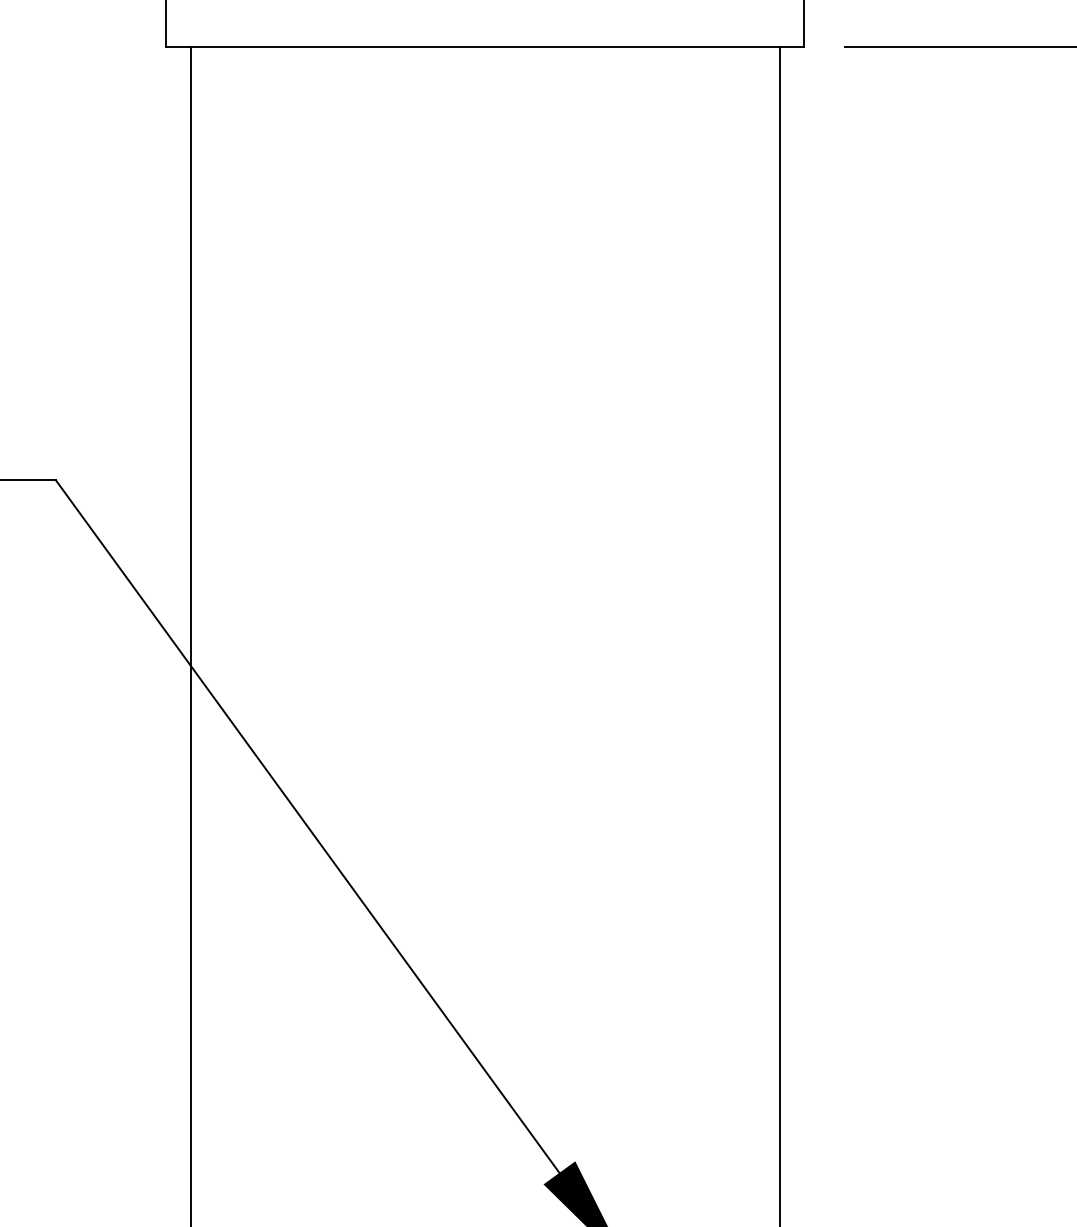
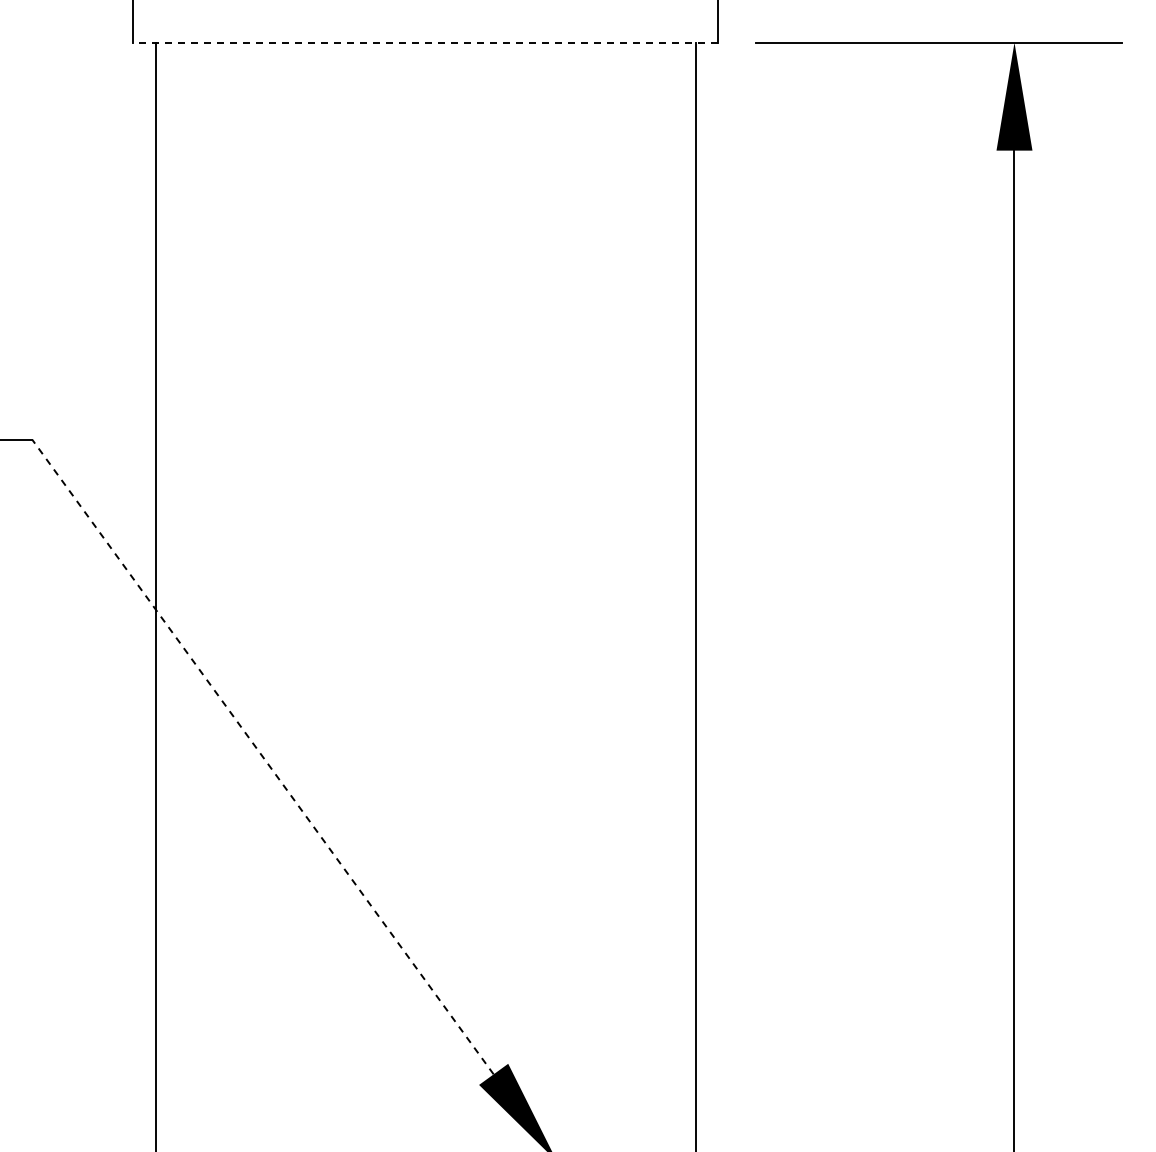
line: (485, 46) -> (425, 42), solid -> dashed
line: (307, 825) -> (262, 756), solid -> dashed

